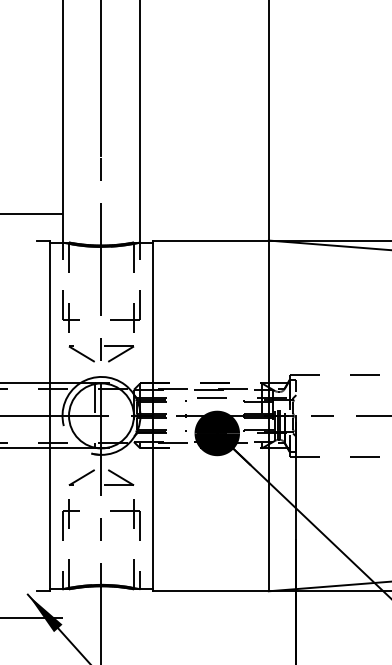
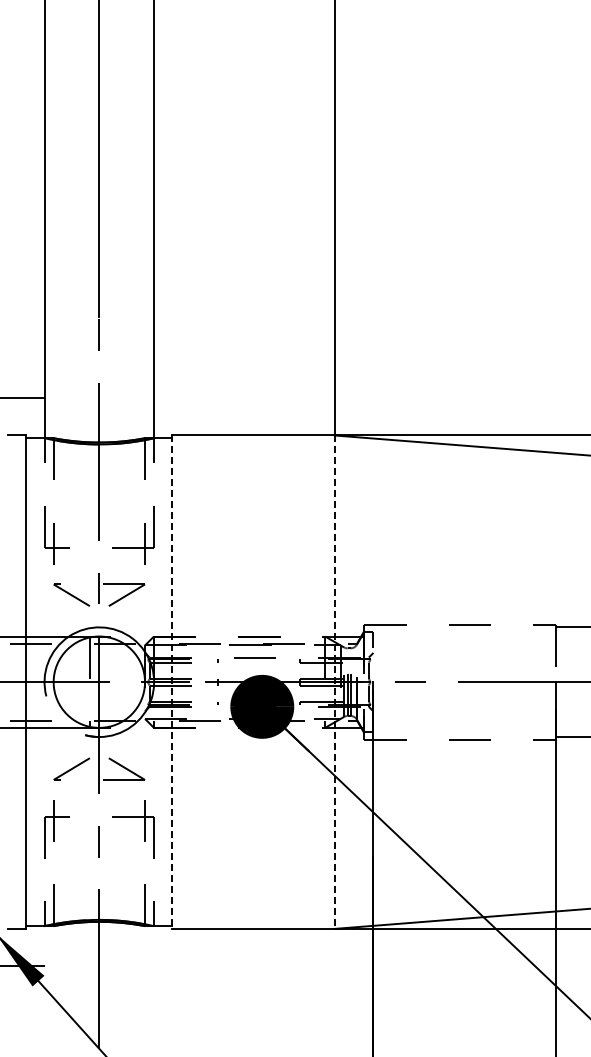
line: (153, 416) -> (172, 682), solid -> dashed
line: (268, 416) -> (334, 682), solid -> dashed

